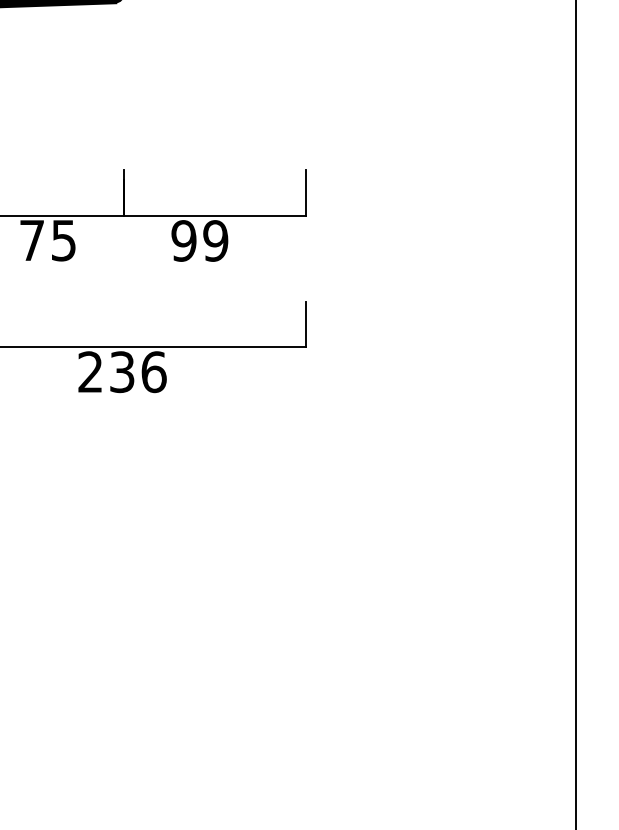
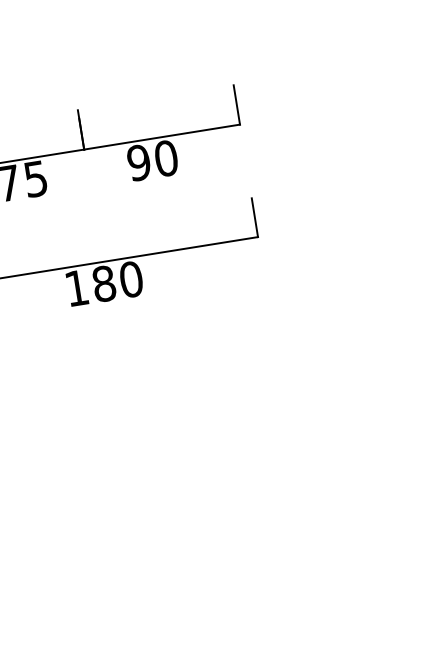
text: (215, 240) -> (166, 158), 99 -> 90
text: (122, 372) -> (104, 284), 236 -> 180

